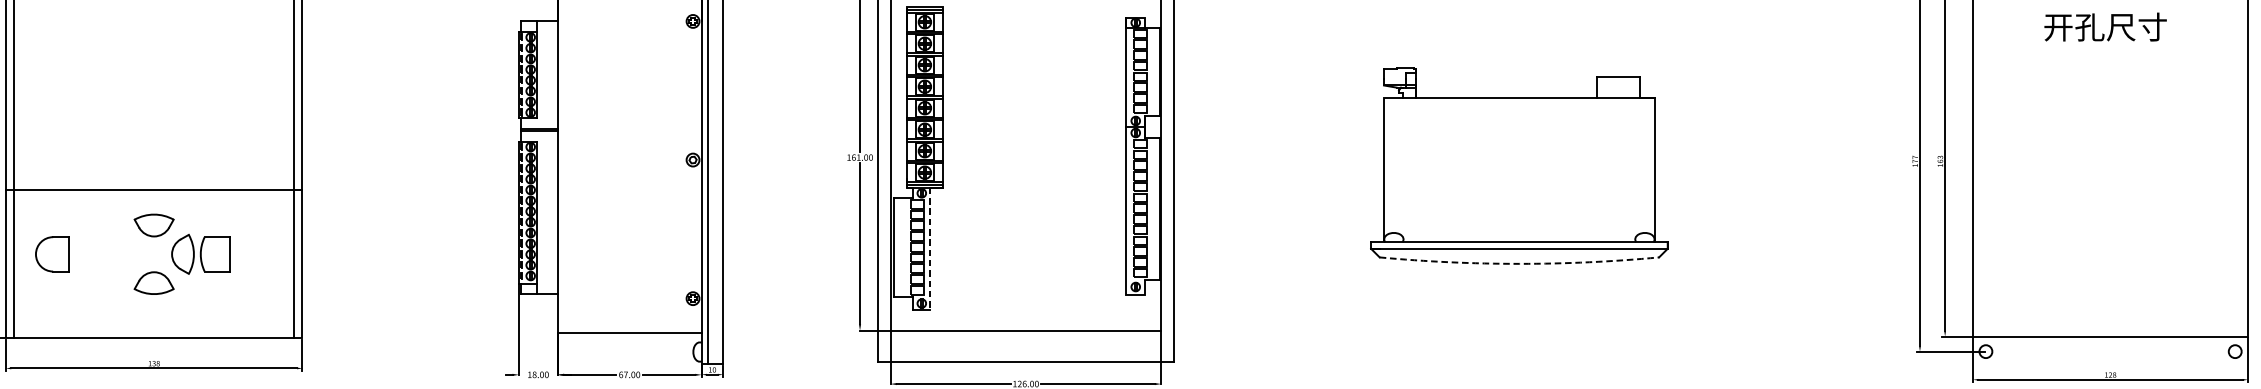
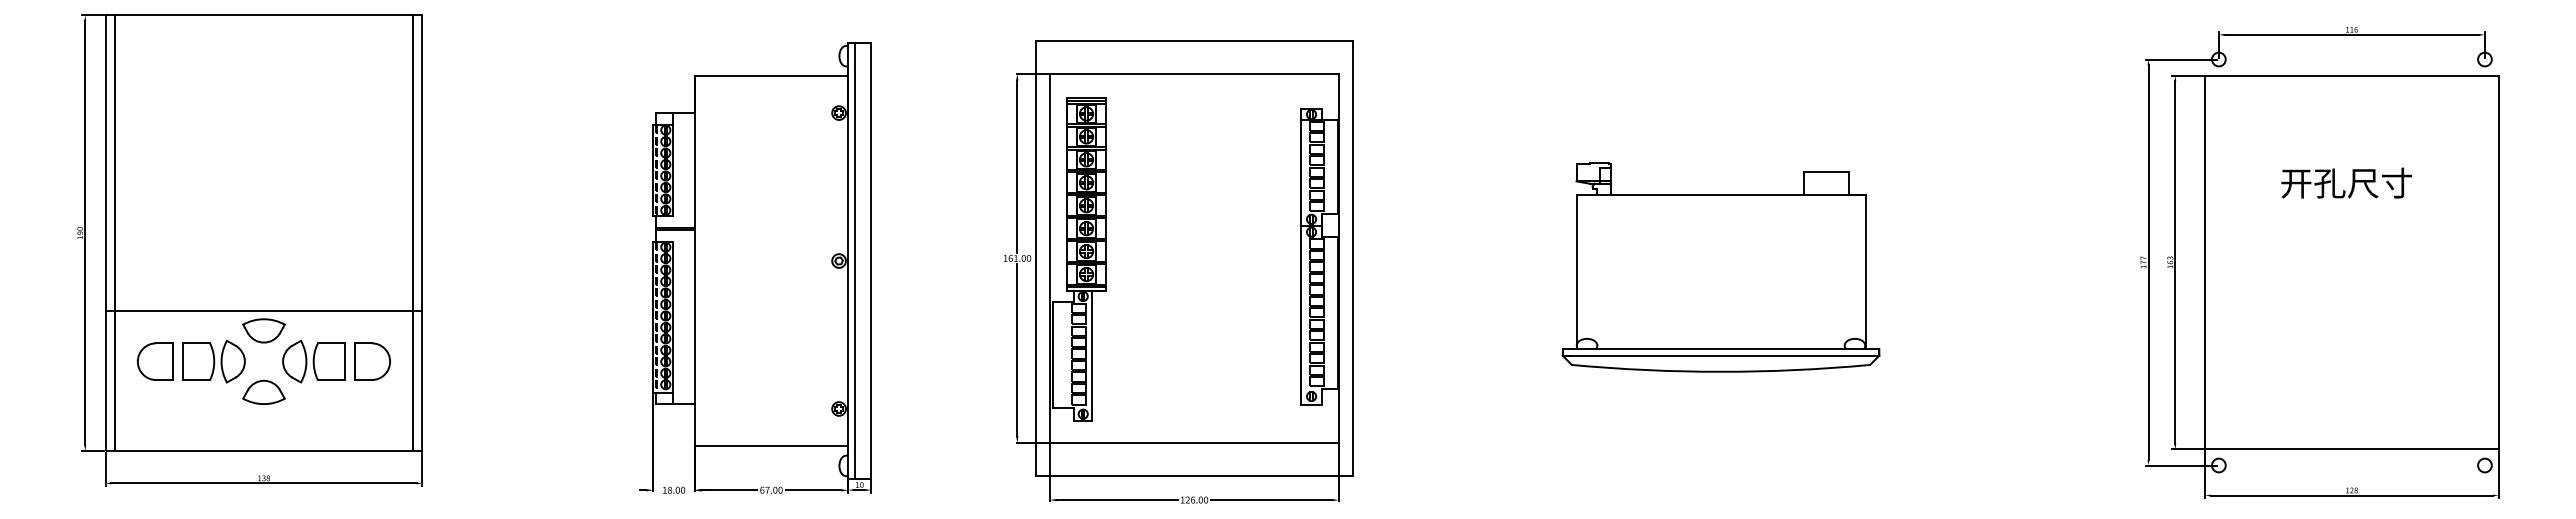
text: (2105, 26) -> (2346, 182), moved
line: (153, 190) -> (263, 311), moved
line: (930, 249) -> (1092, 356), dashed -> solid
part: (106, 254) -> (213, 361), added
part: (255, 254) -> (372, 361), added
arc: (1519, 263) -> (1721, 371), dashed -> solid

